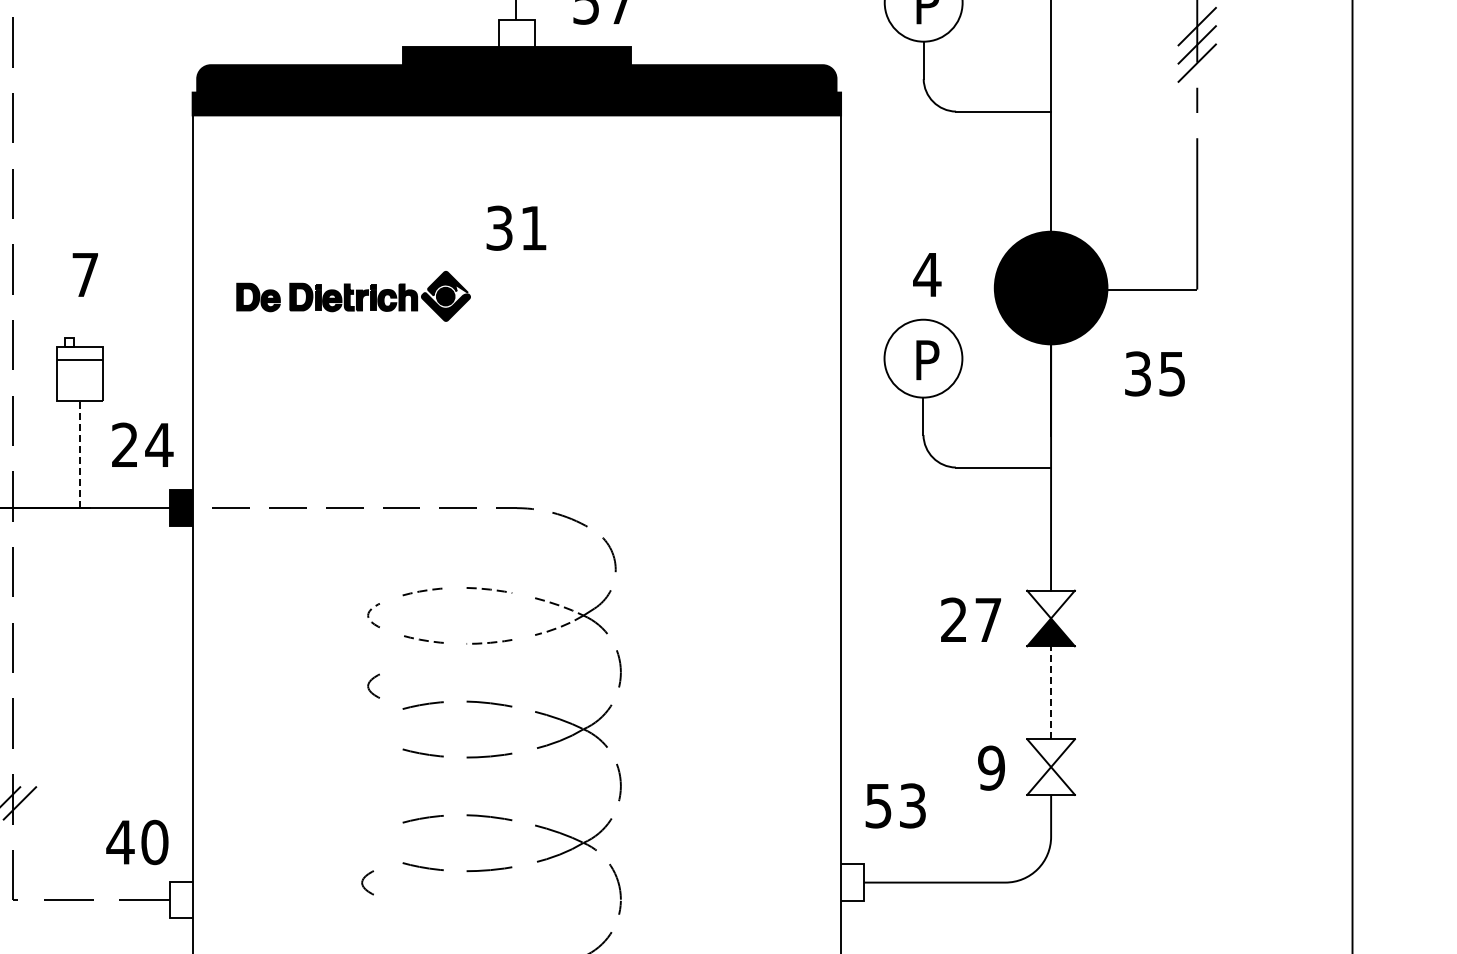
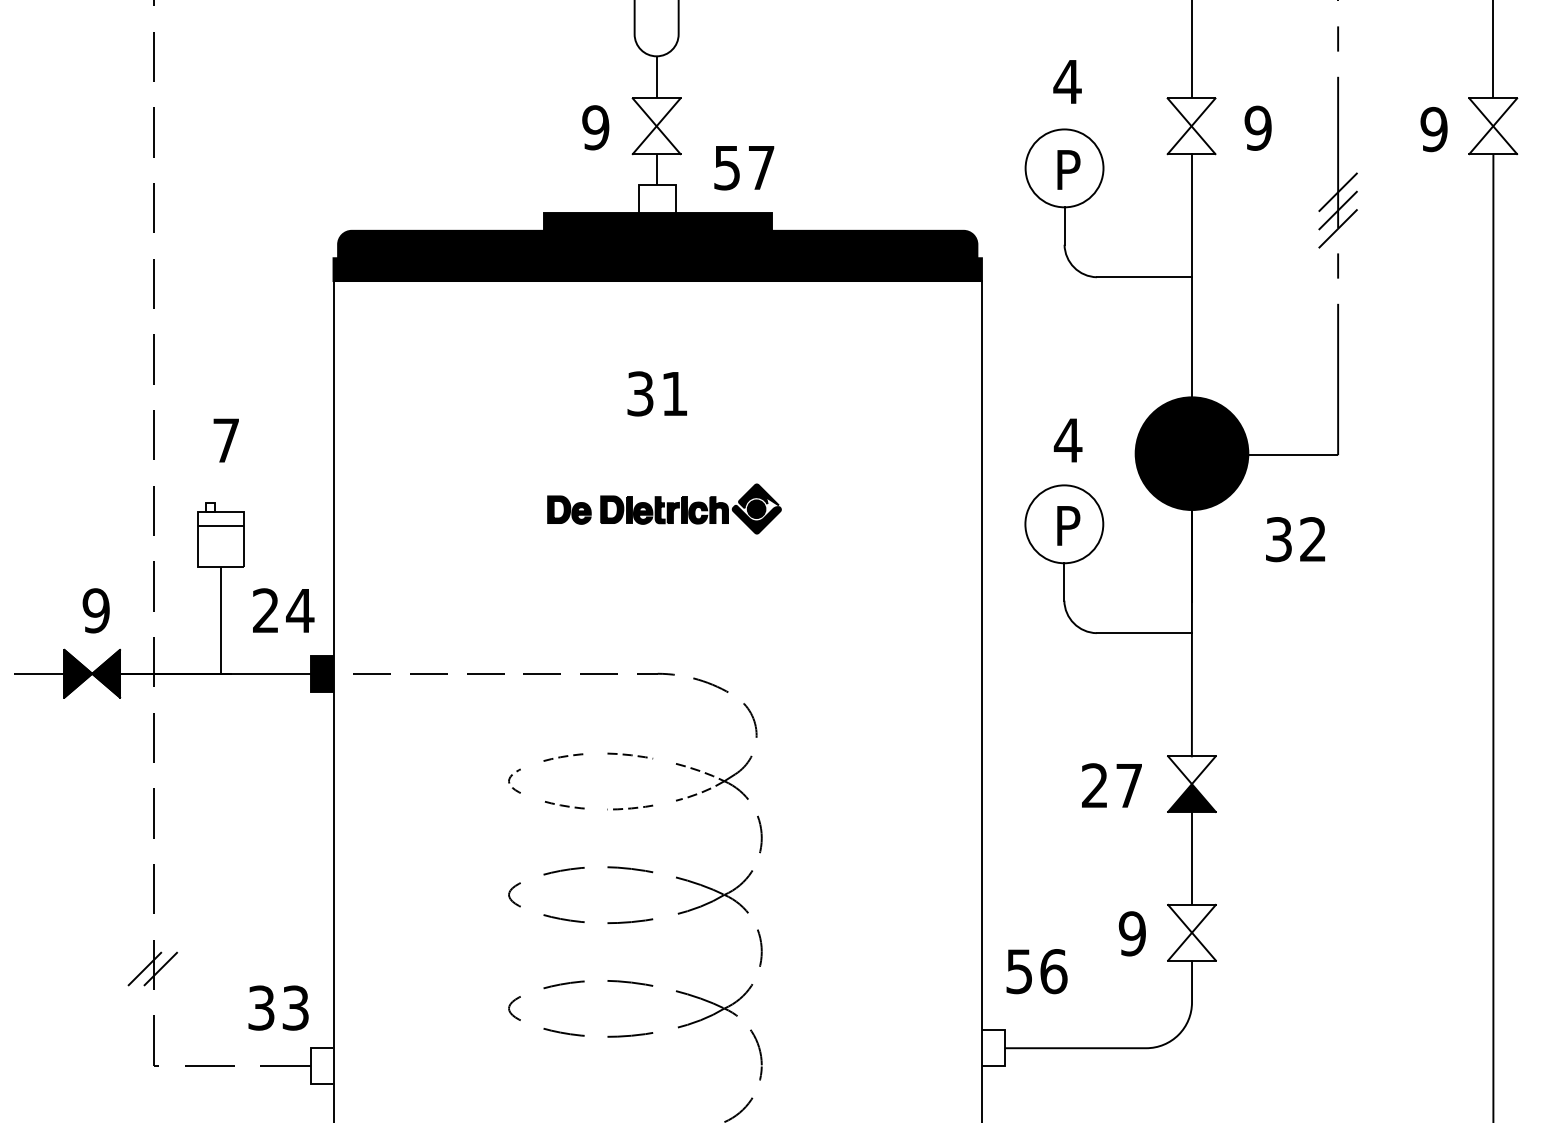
part: (353, 295) -> (664, 508), moved
text: (1171, 373) -> (1312, 539), 35 -> 32
line: (79, 453) -> (220, 619), dashed -> solid
curve: (369, 684) -> (510, 893), moved
line: (1051, 692) -> (1192, 858), dashed -> solid
text: (912, 805) -> (1053, 971), 53 -> 56
text: (137, 841) -> (278, 1007), 40 -> 33
curve: (363, 881) -> (510, 1007), moved

